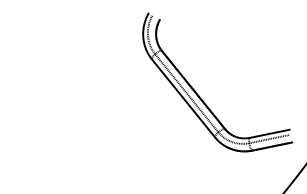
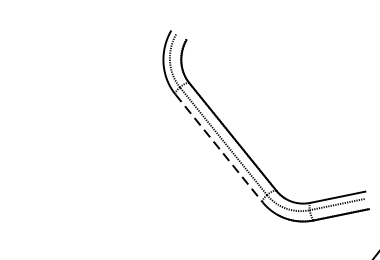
line: (183, 98) -> (219, 148), solid -> dashed

